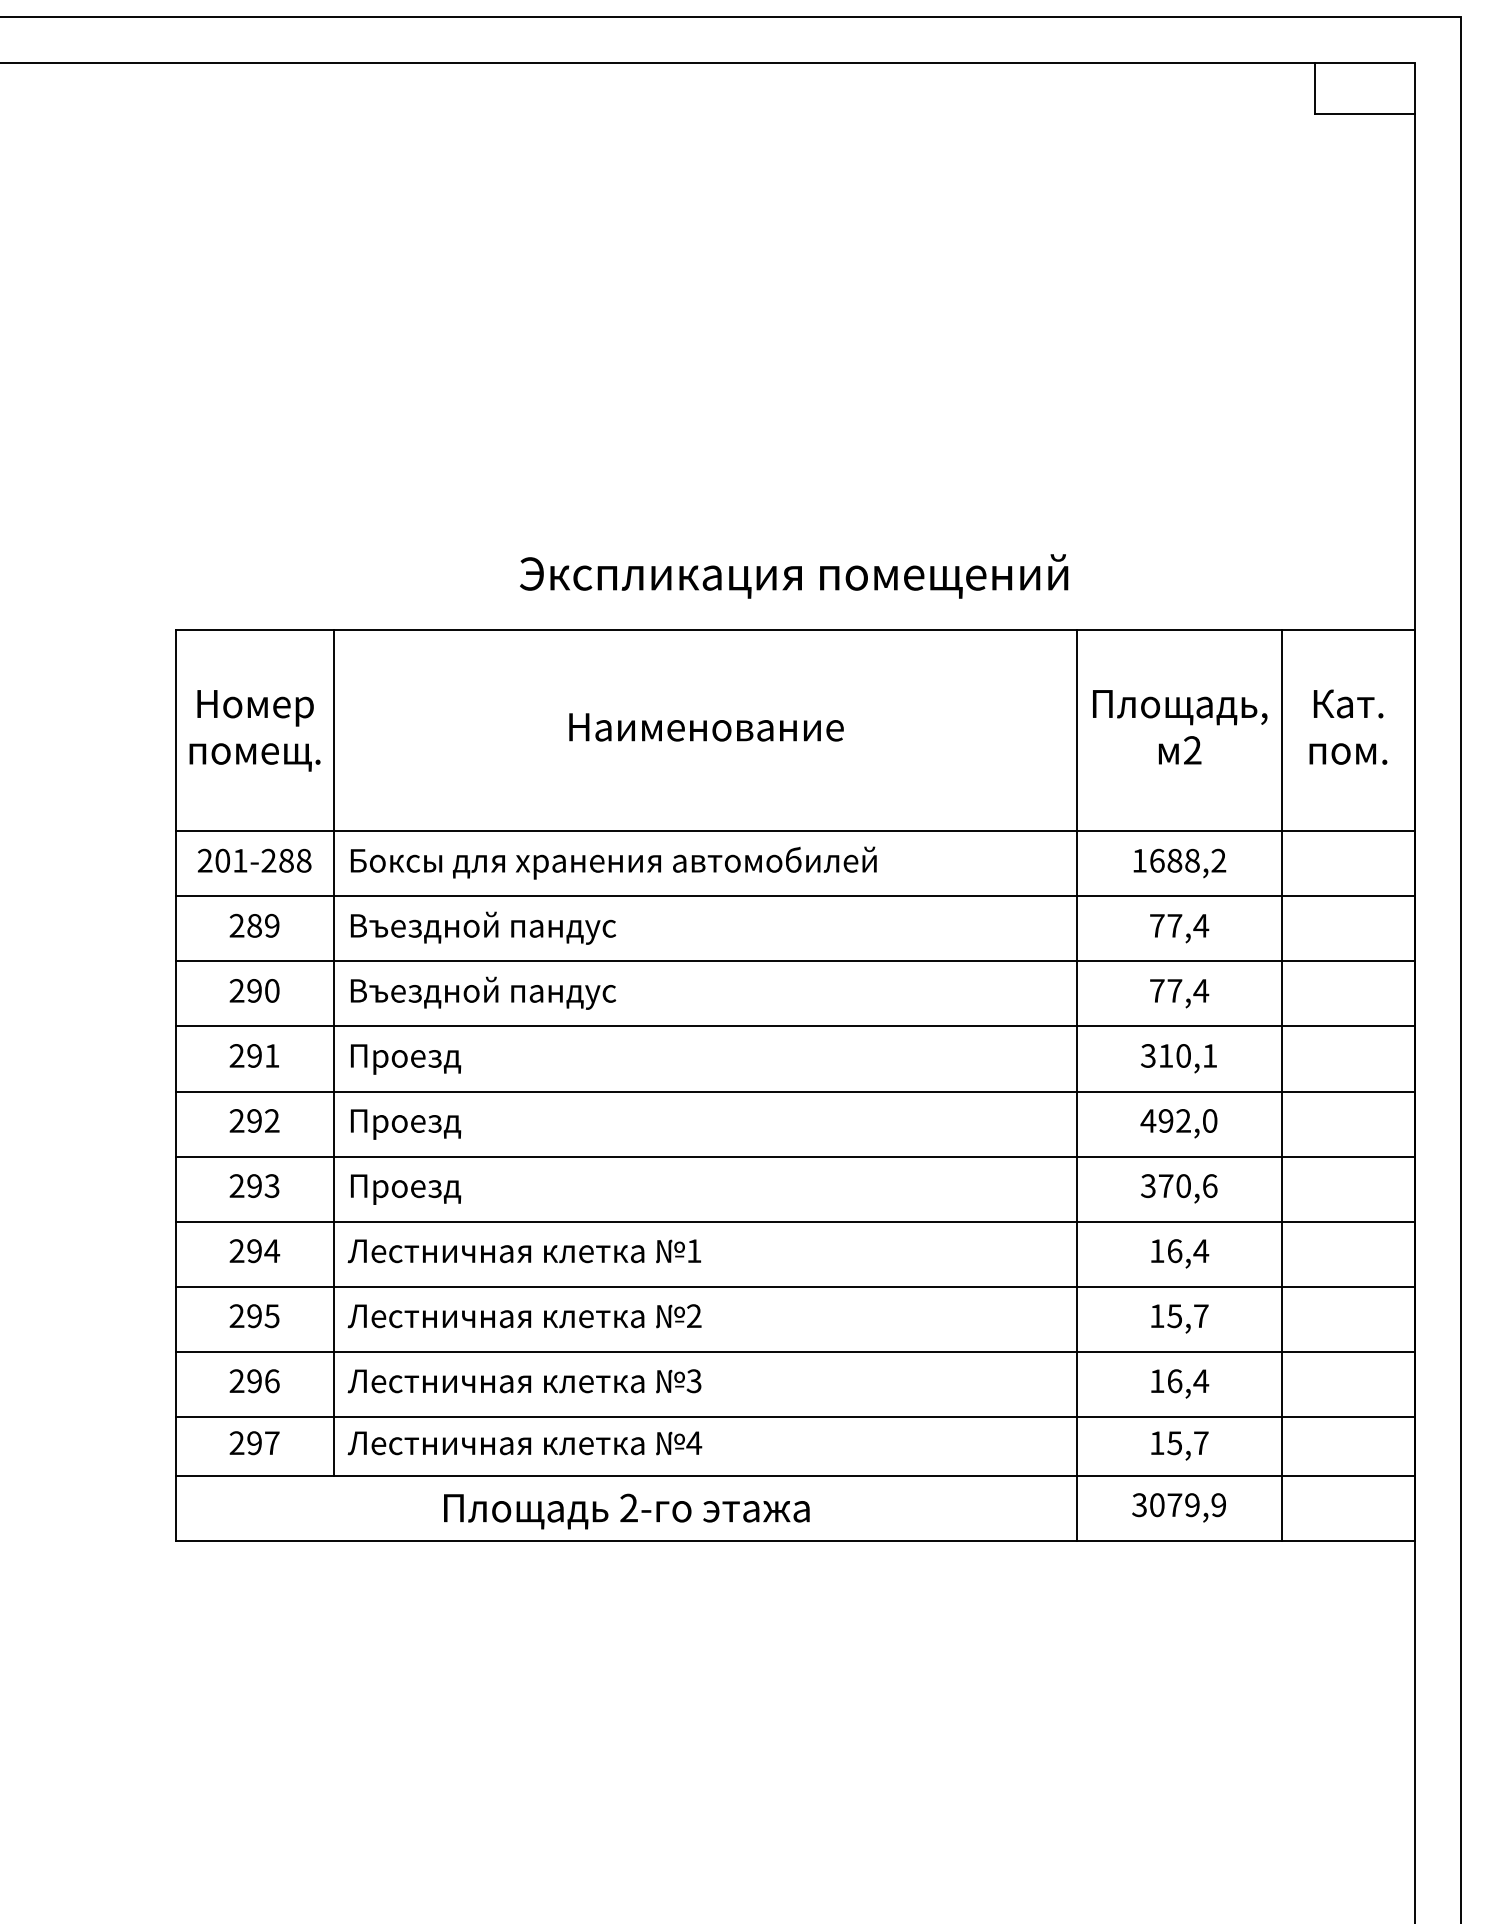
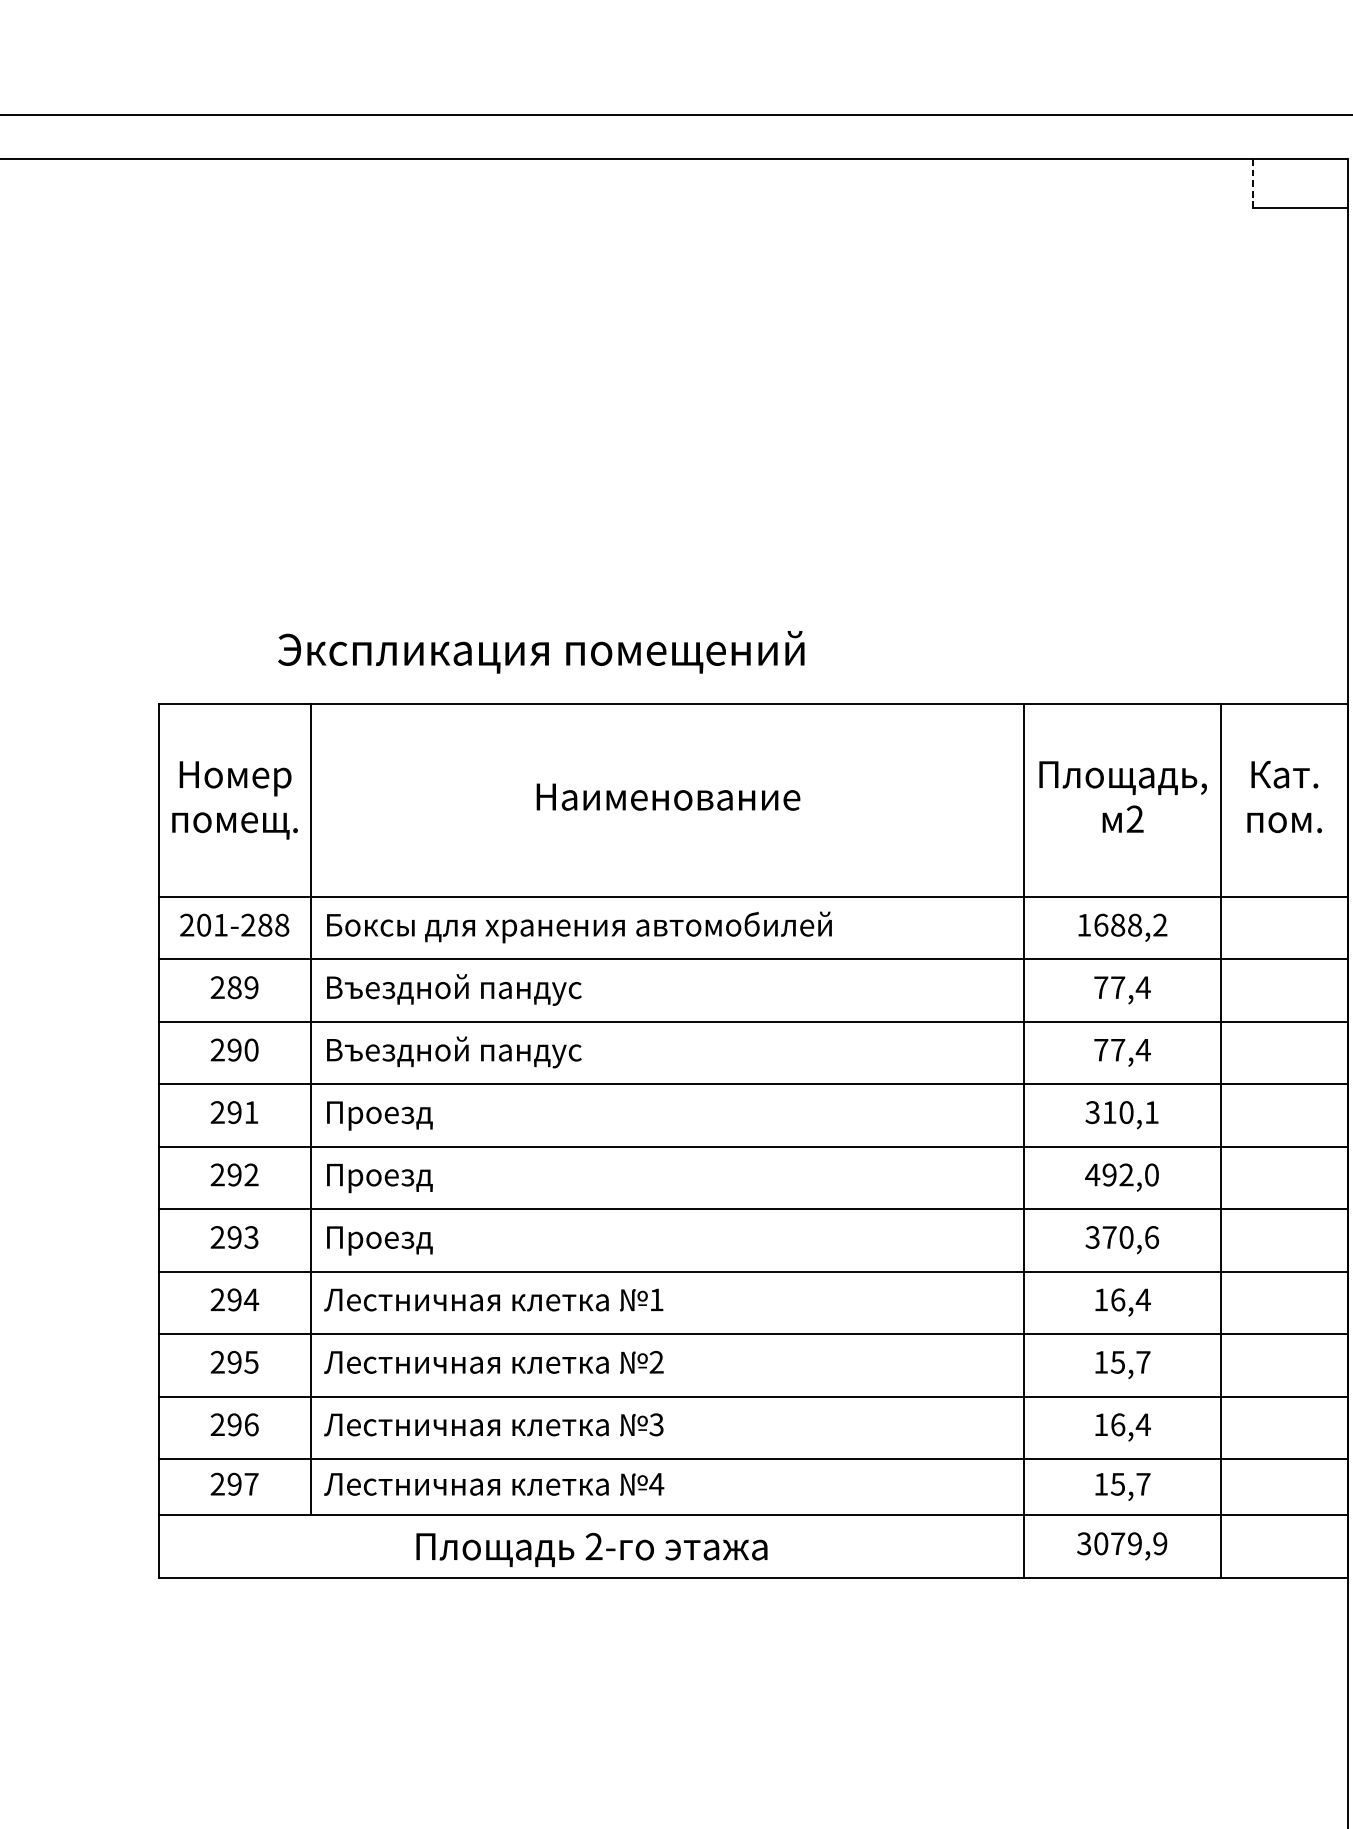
line: (1315, 88) -> (1253, 183), solid -> dashed
text: (794, 576) -> (541, 652), moved

